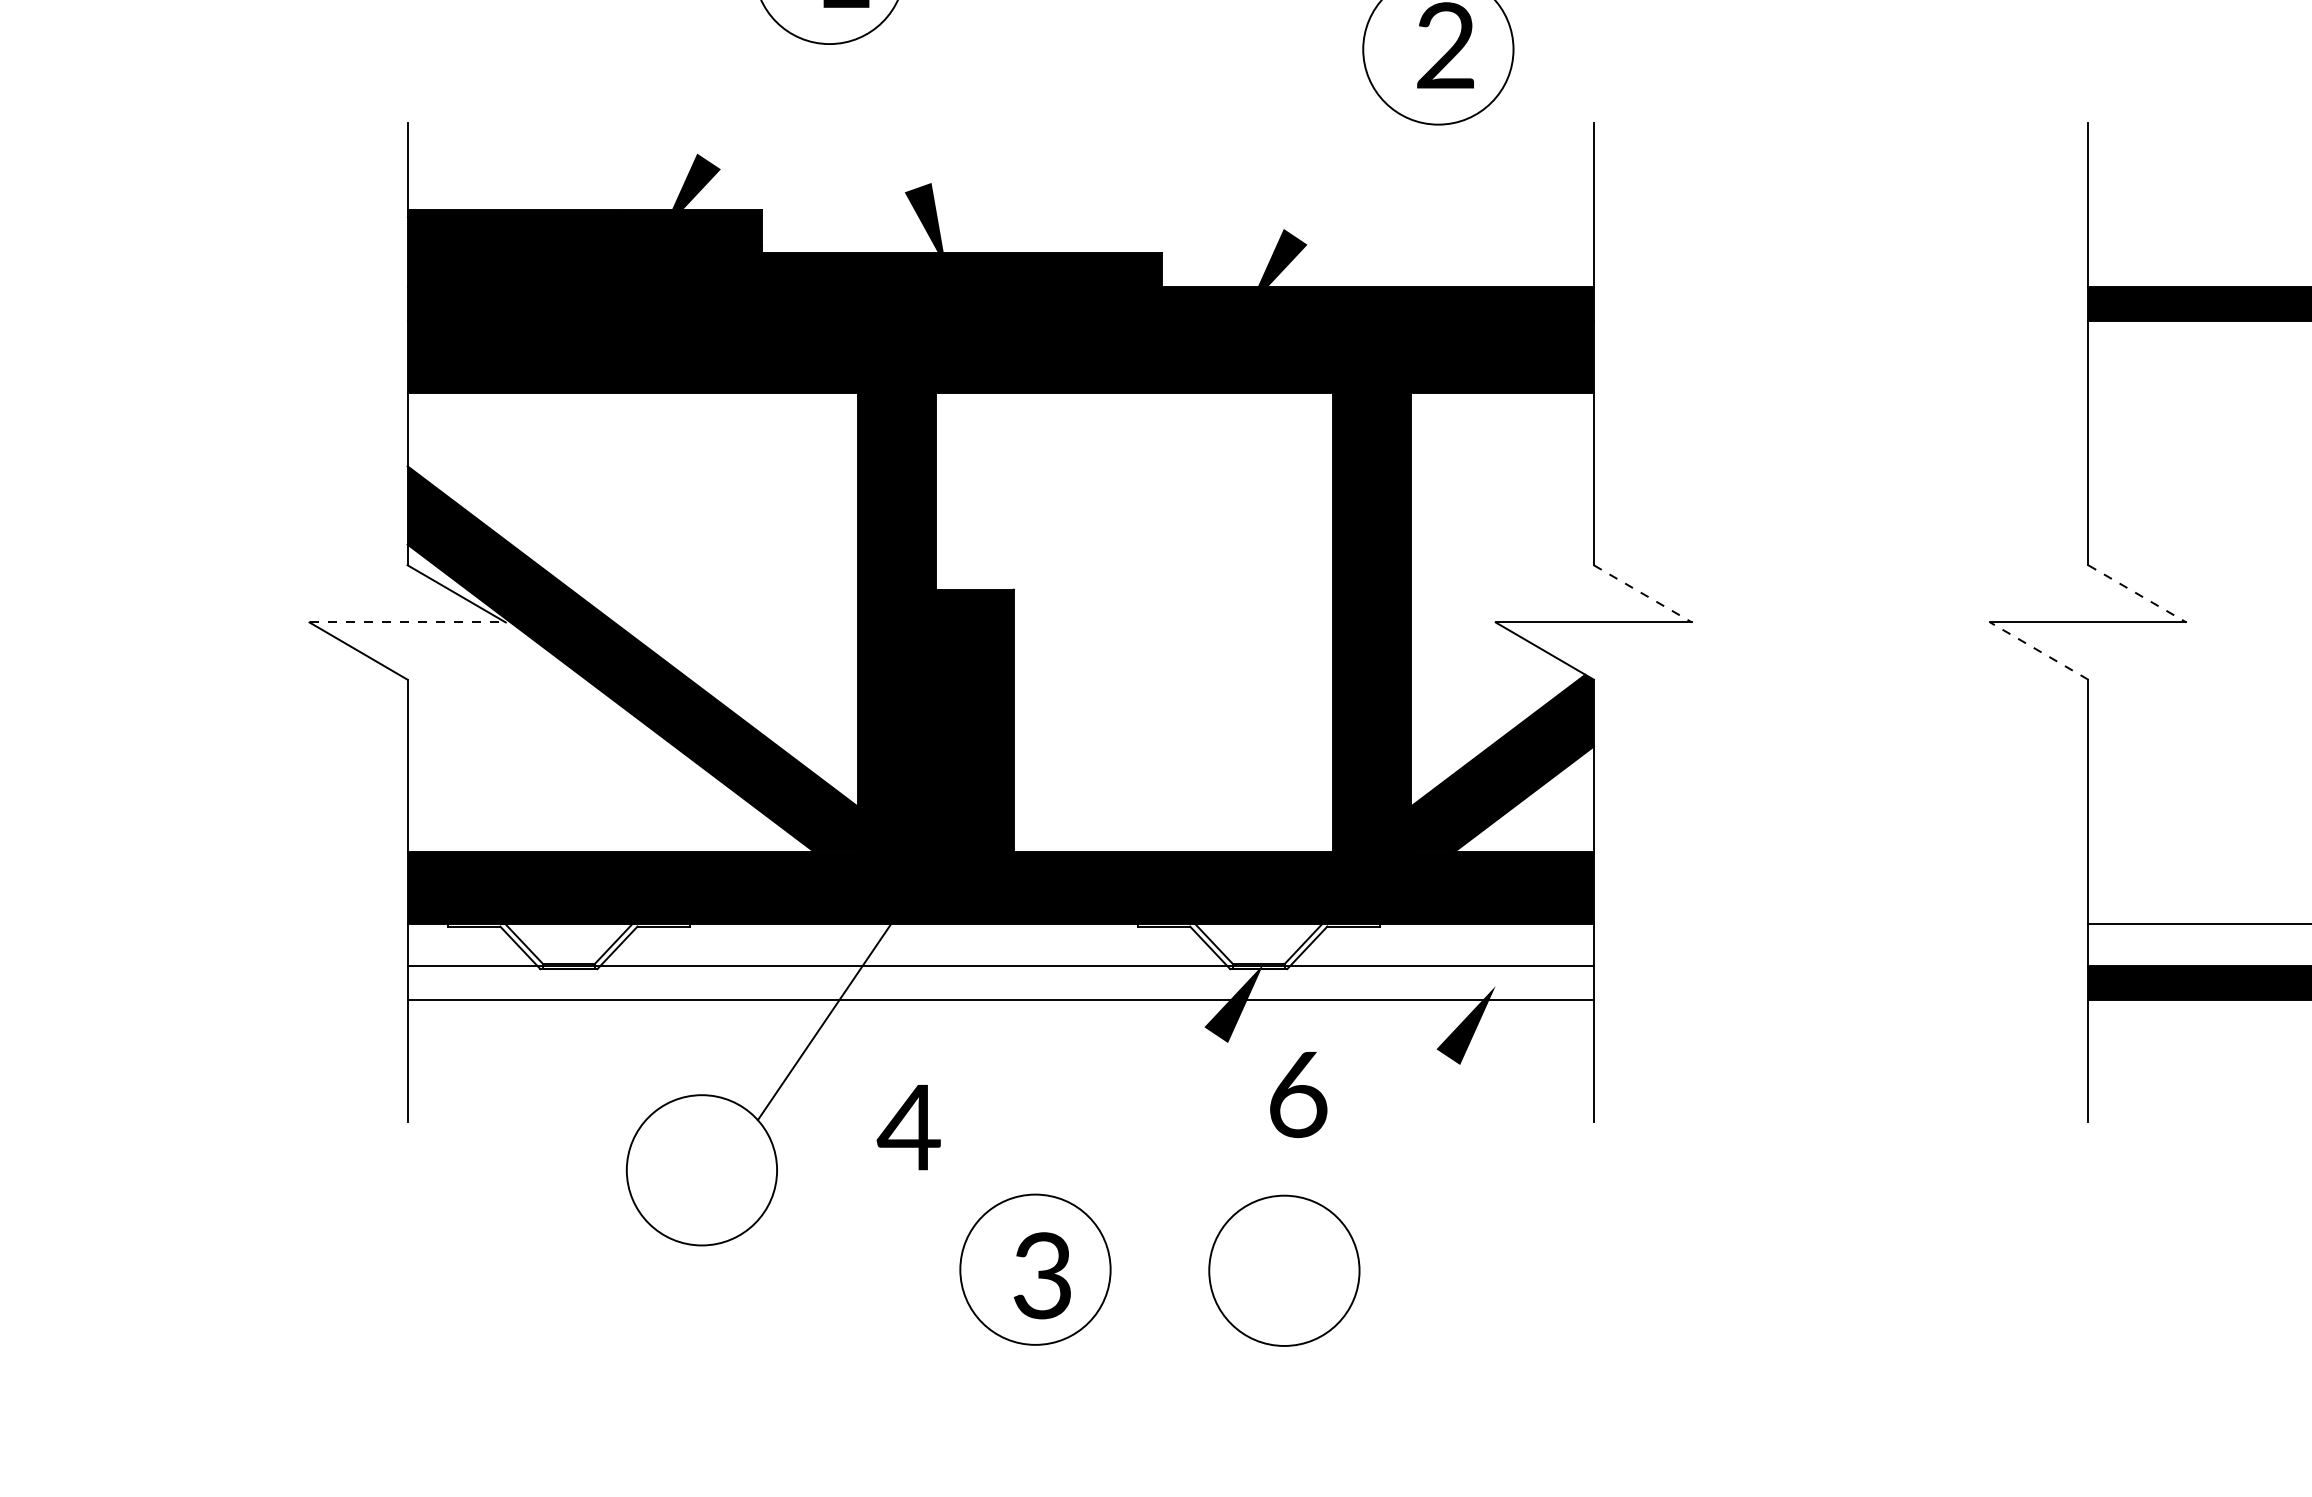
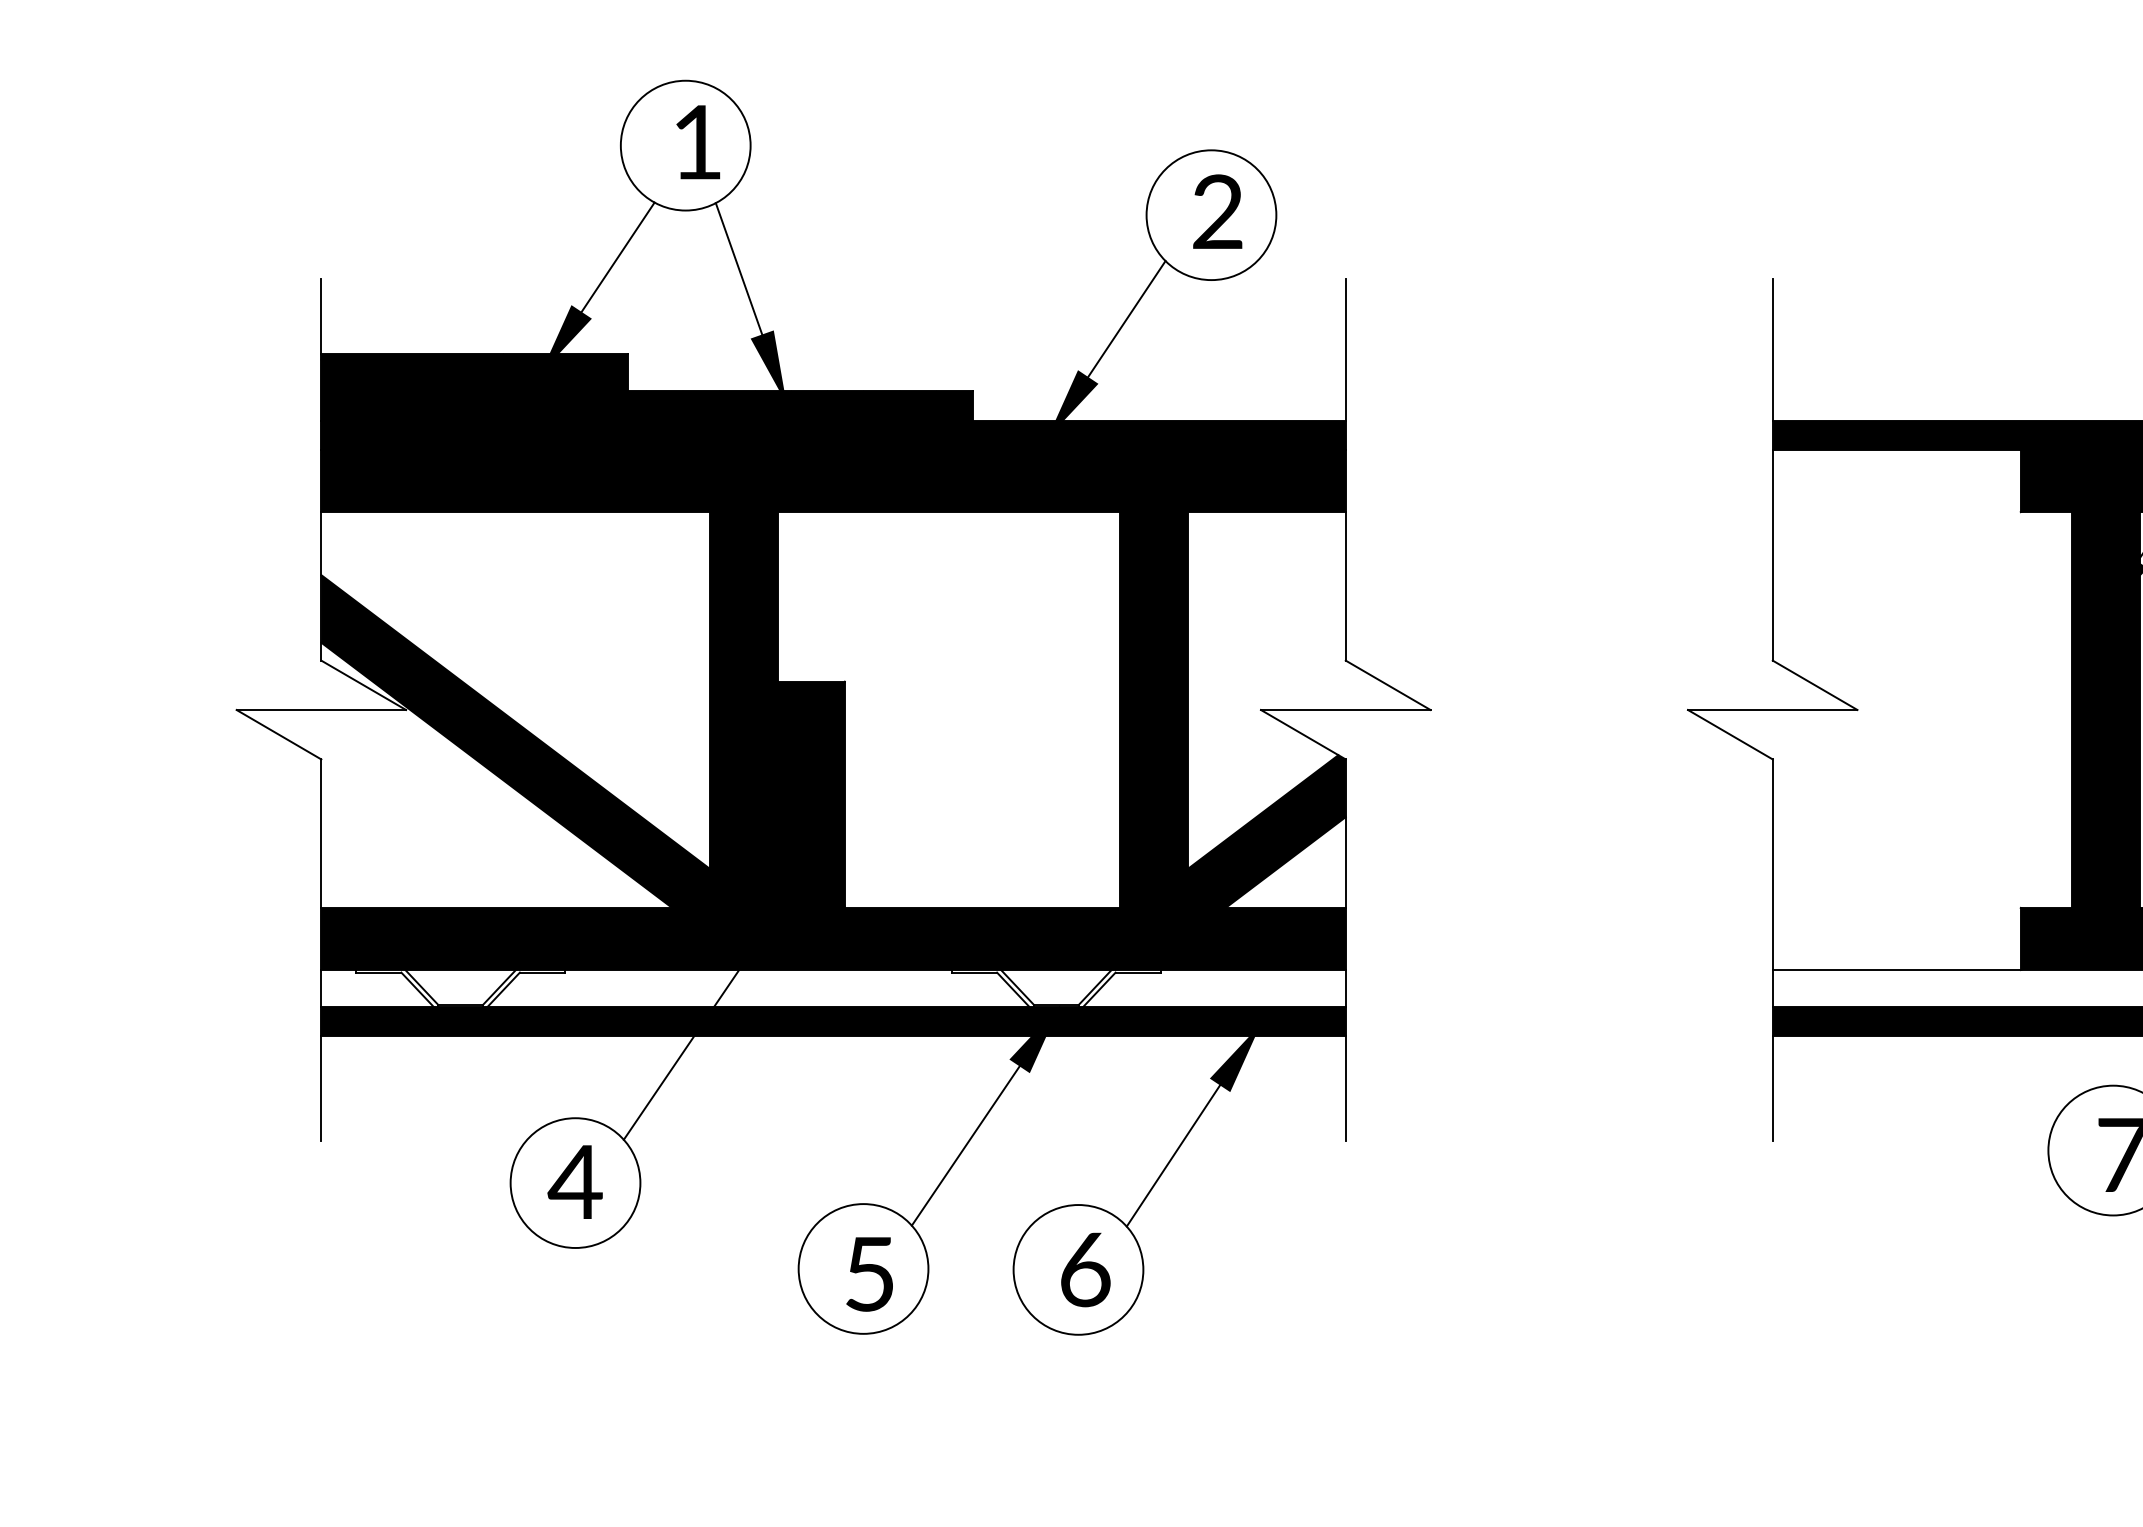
line: (750, 97) -> (617, 256), added
line: (890, 111) -> (738, 268), added
line: (1339, 169) -> (1126, 318), added
line: (1643, 594) -> (1388, 685), dashed -> solid
line: (2137, 594) -> (1815, 685), dashed -> solid
line: (407, 623) -> (321, 710), dashed -> solid
line: (2038, 650) -> (1729, 734), dashed -> solid
fill: (1000, 982) -> (833, 1020), added
text: (1298, 1094) -> (1085, 1269), moved
text: (908, 1126) -> (574, 1181), moved
line: (1153, 1126) -> (965, 1145), added
line: (1394, 1138) -> (1173, 1155), added
text: (1042, 1274) -> (869, 1273), 3 -> 5

